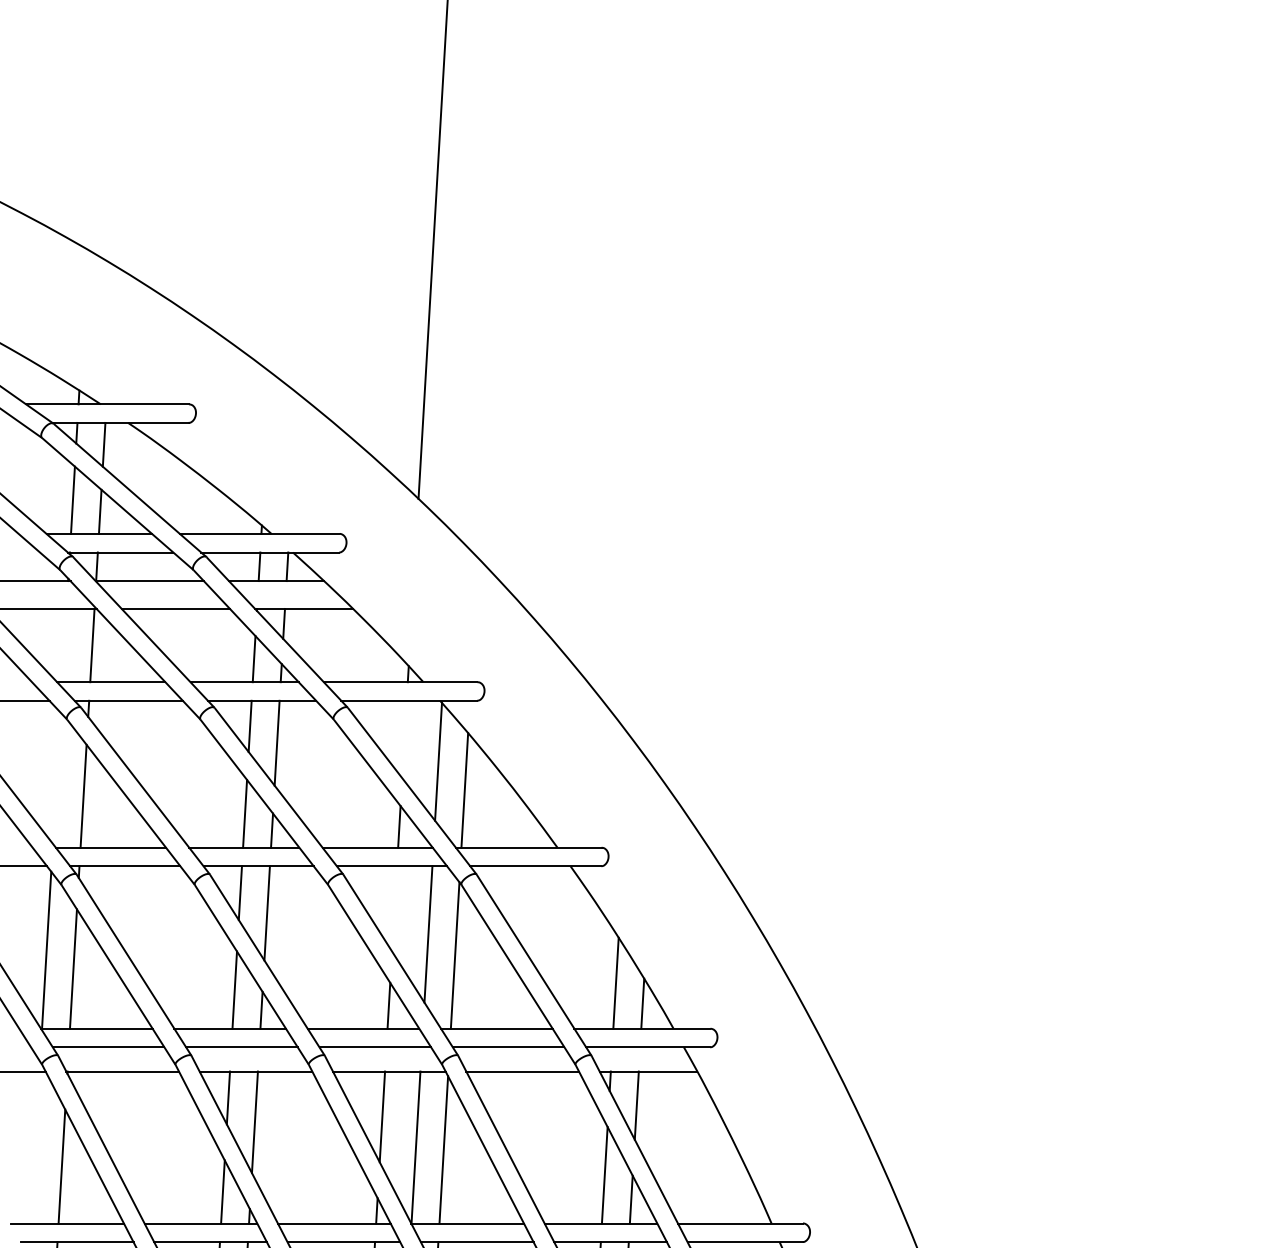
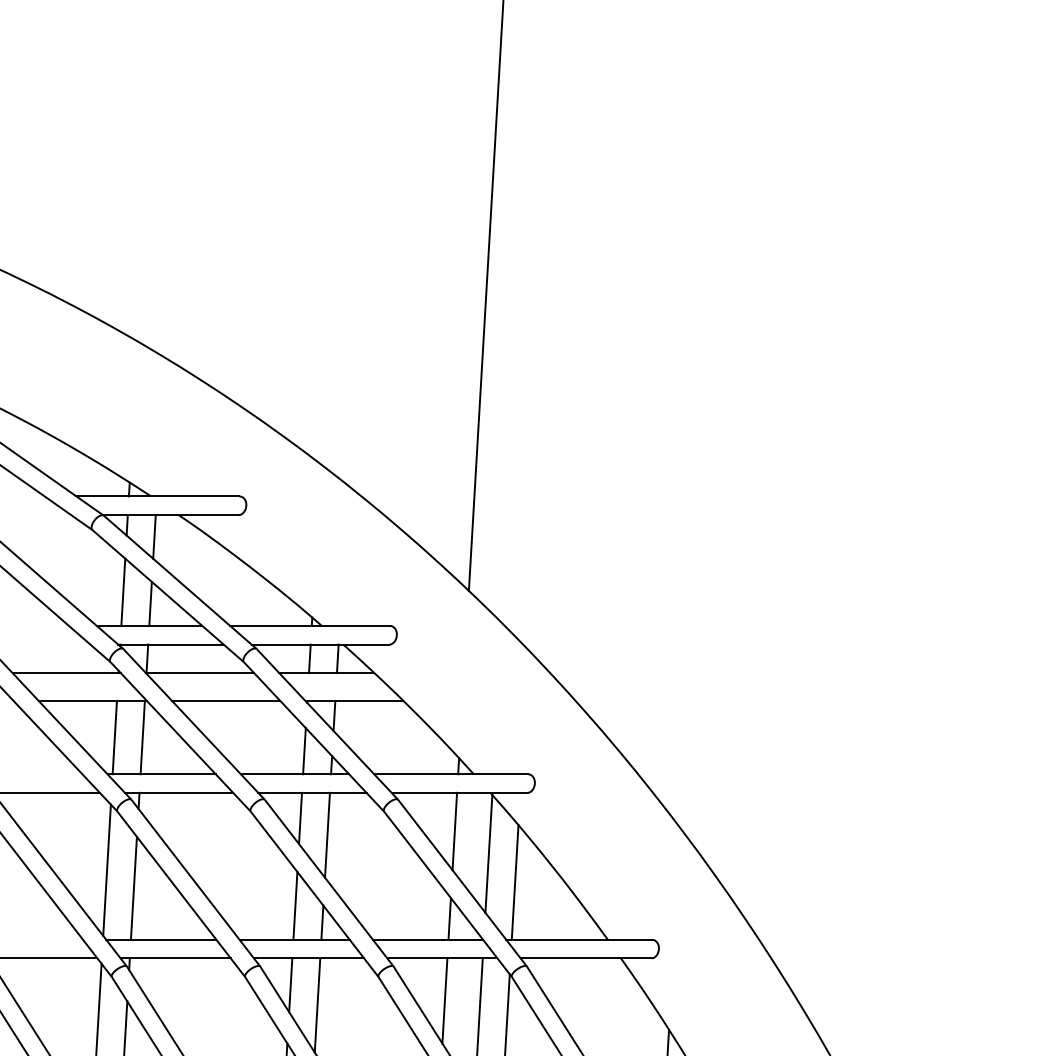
line: (64, 645) -> (114, 737), added
line: (404, 739) -> (454, 831), added
line: (56, 777) -> (106, 869), added
line: (394, 908) -> (444, 1000), added

